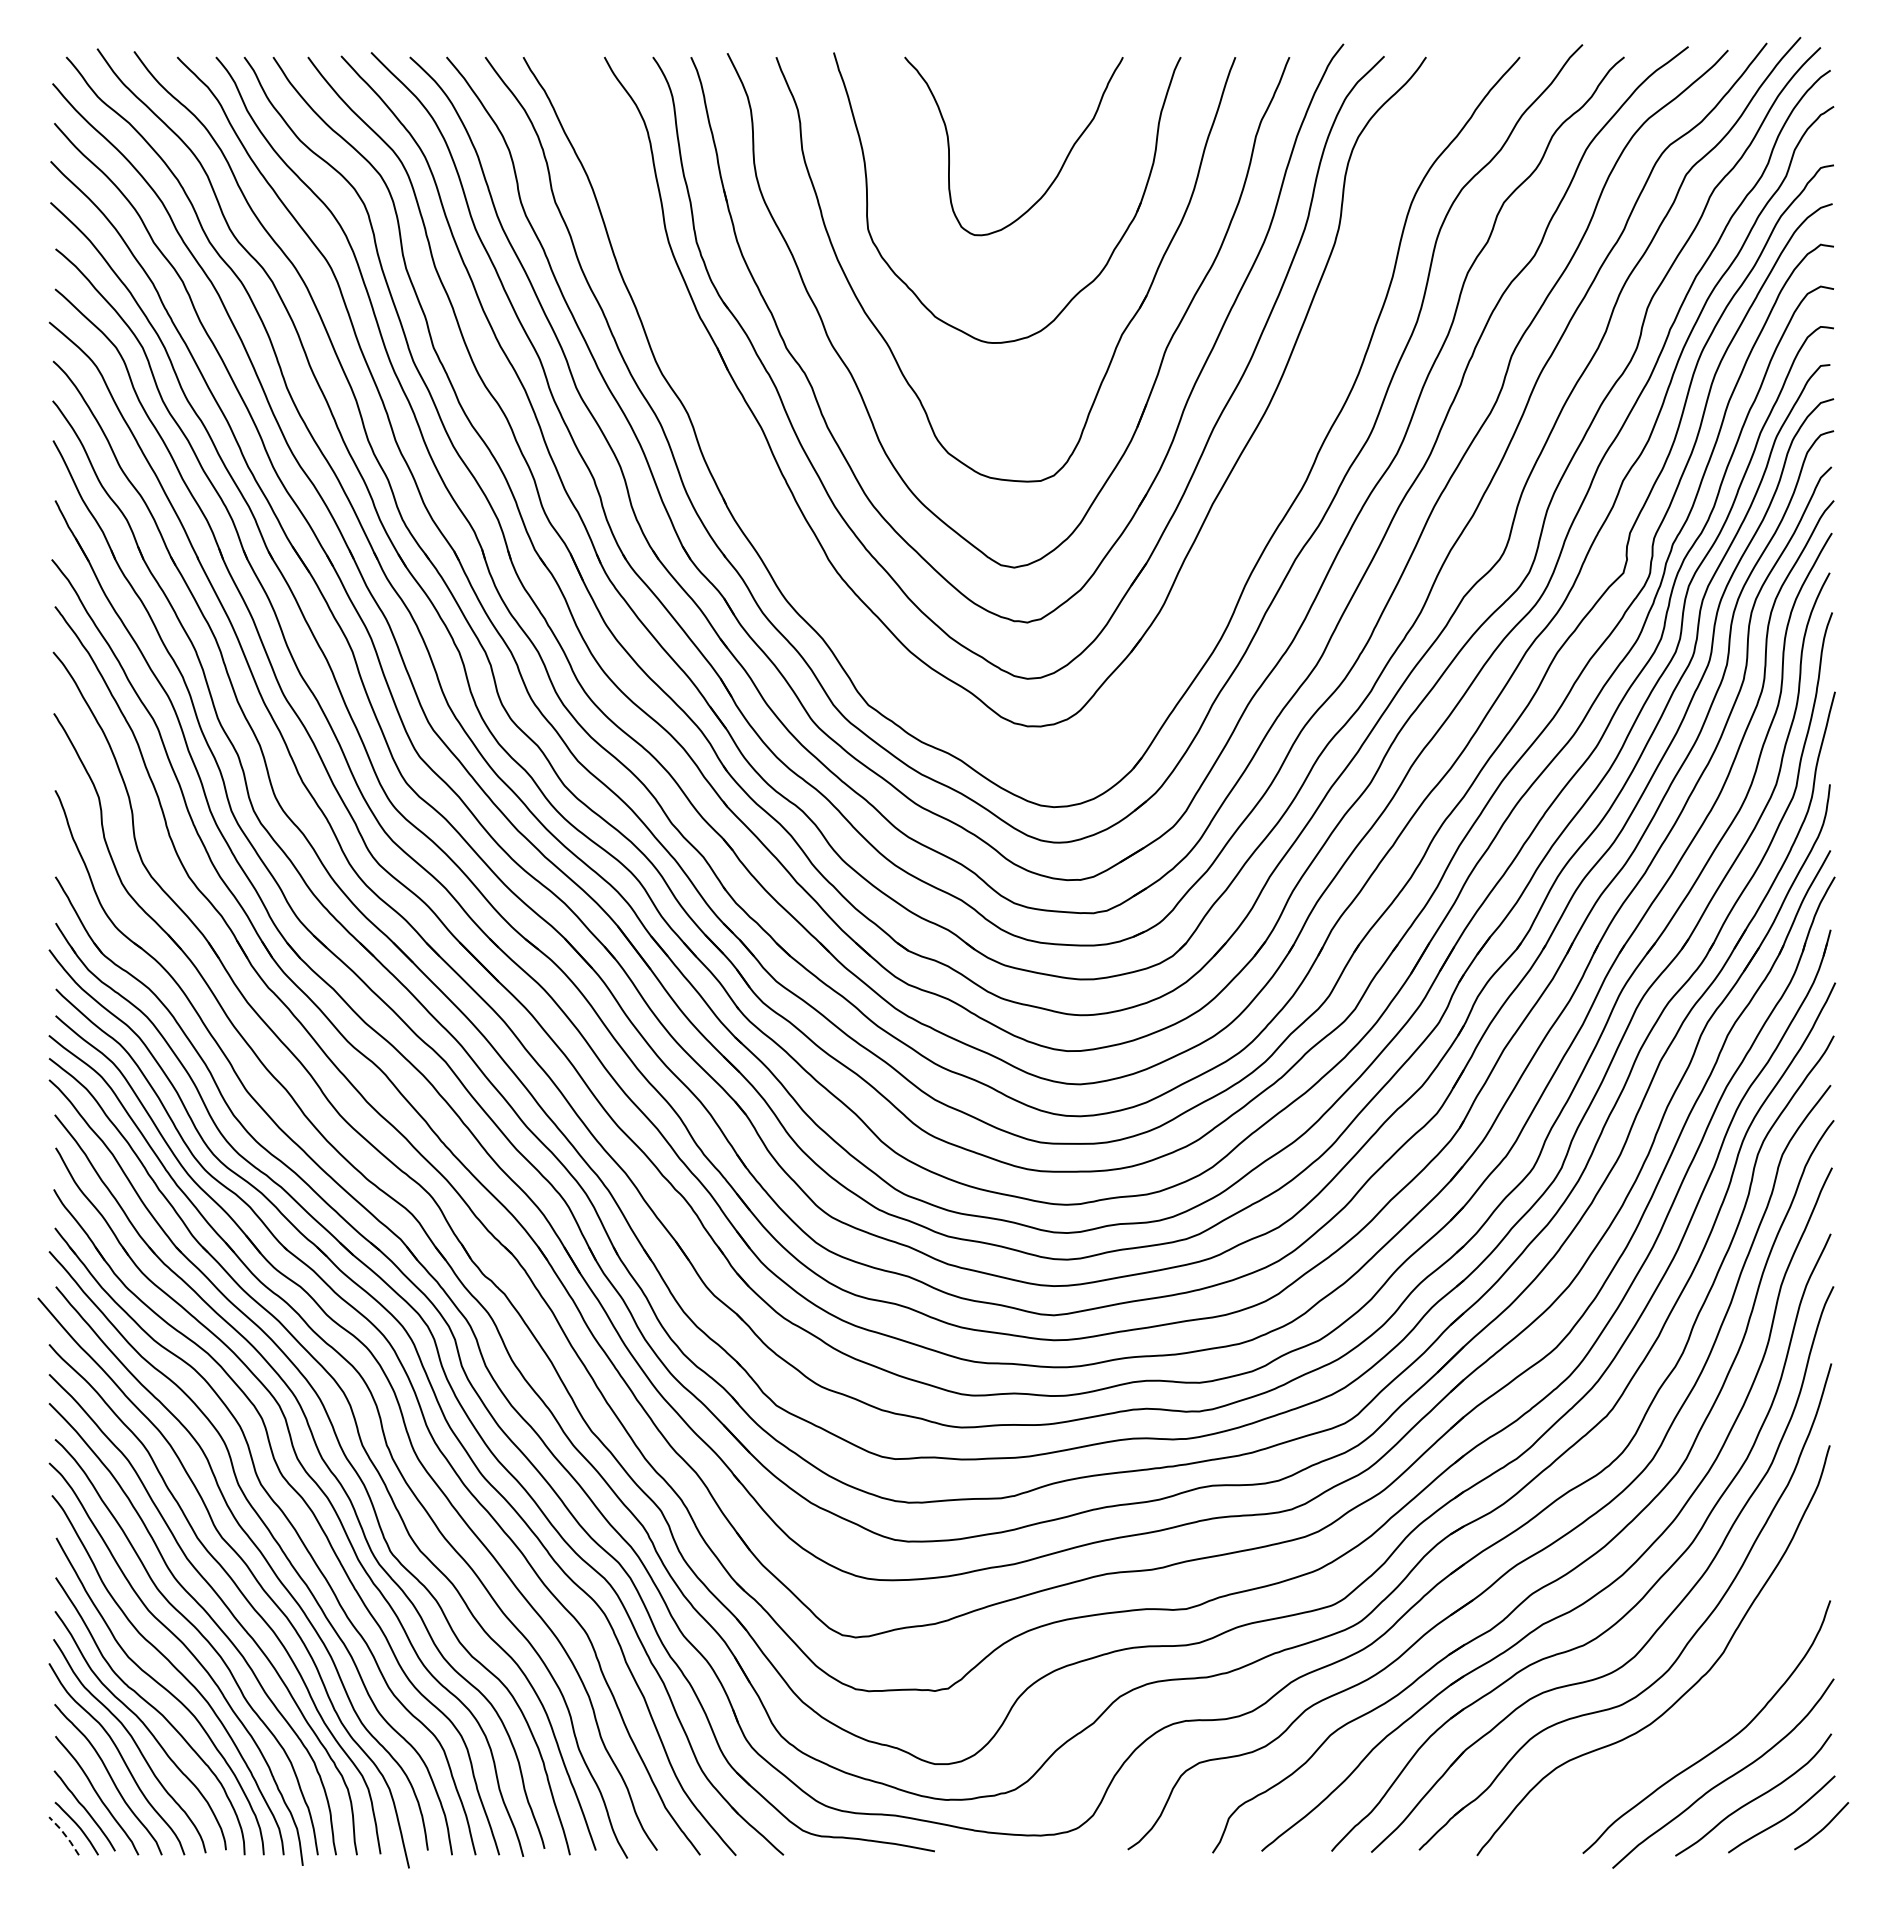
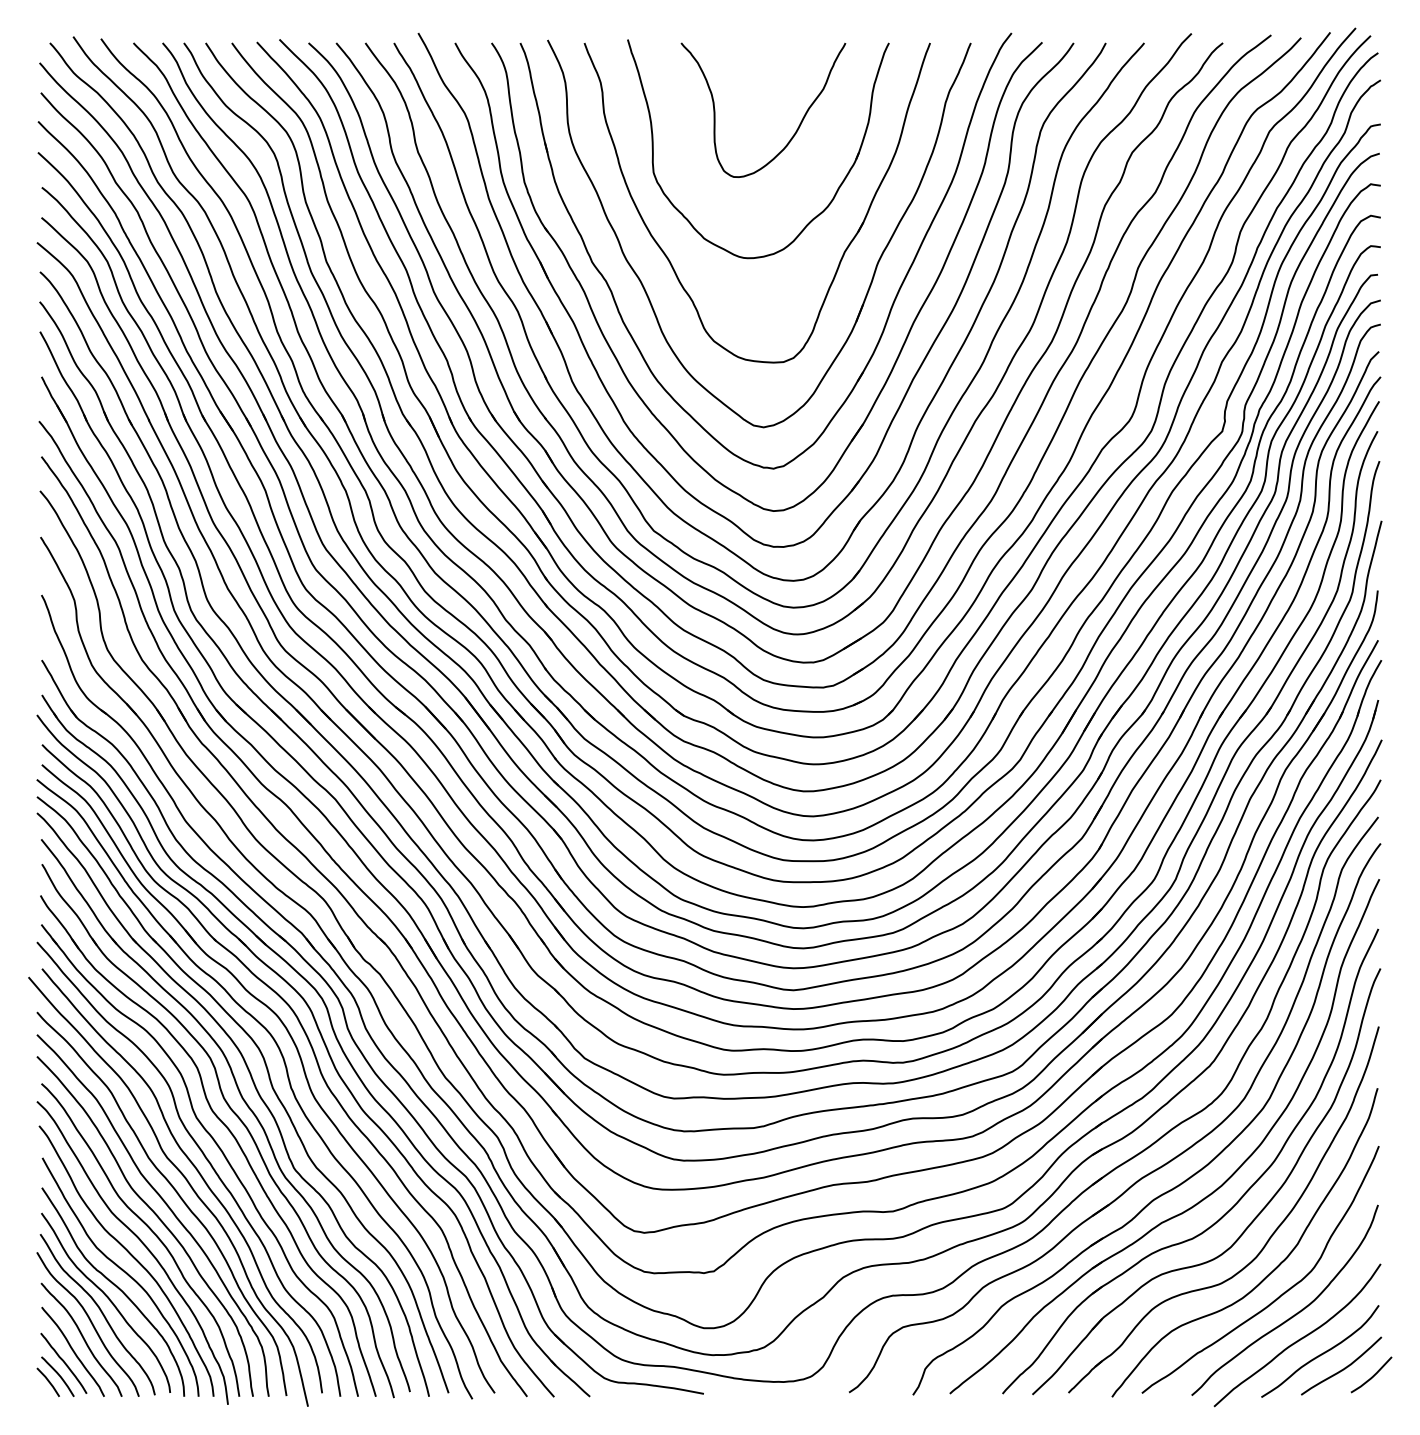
part: (1235, 533) -> (930, 401), added
curve: (1701, 1719) -> (1281, 1294), added
line: (65, 1835) -> (49, 1381), dashed -> solid

